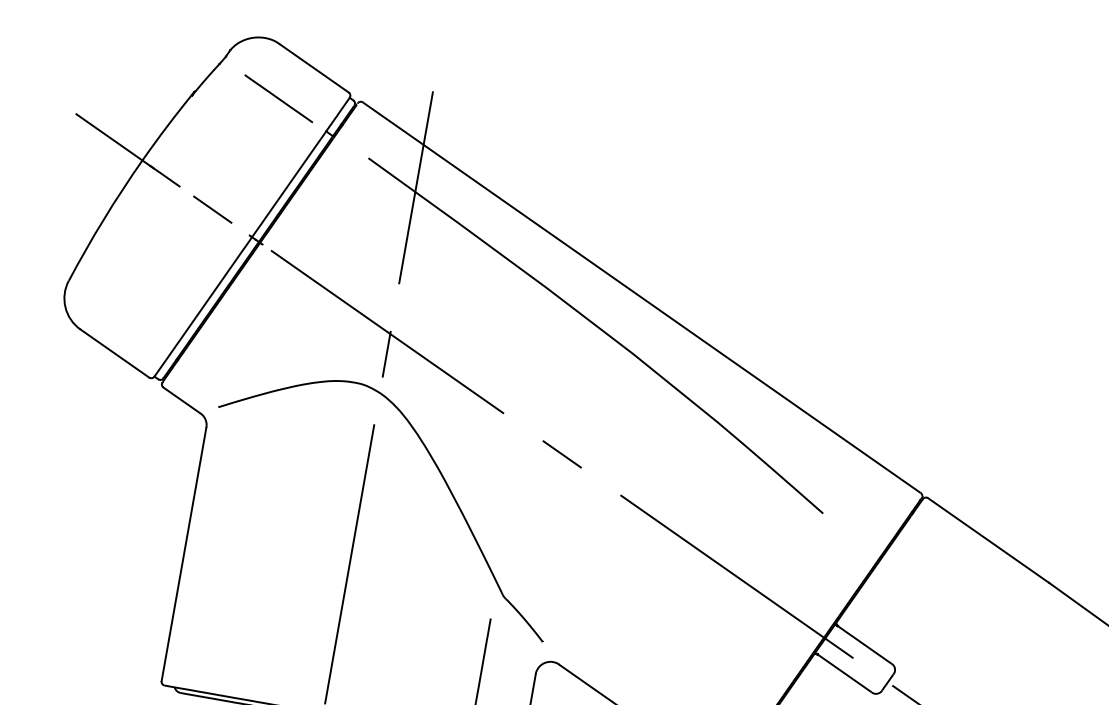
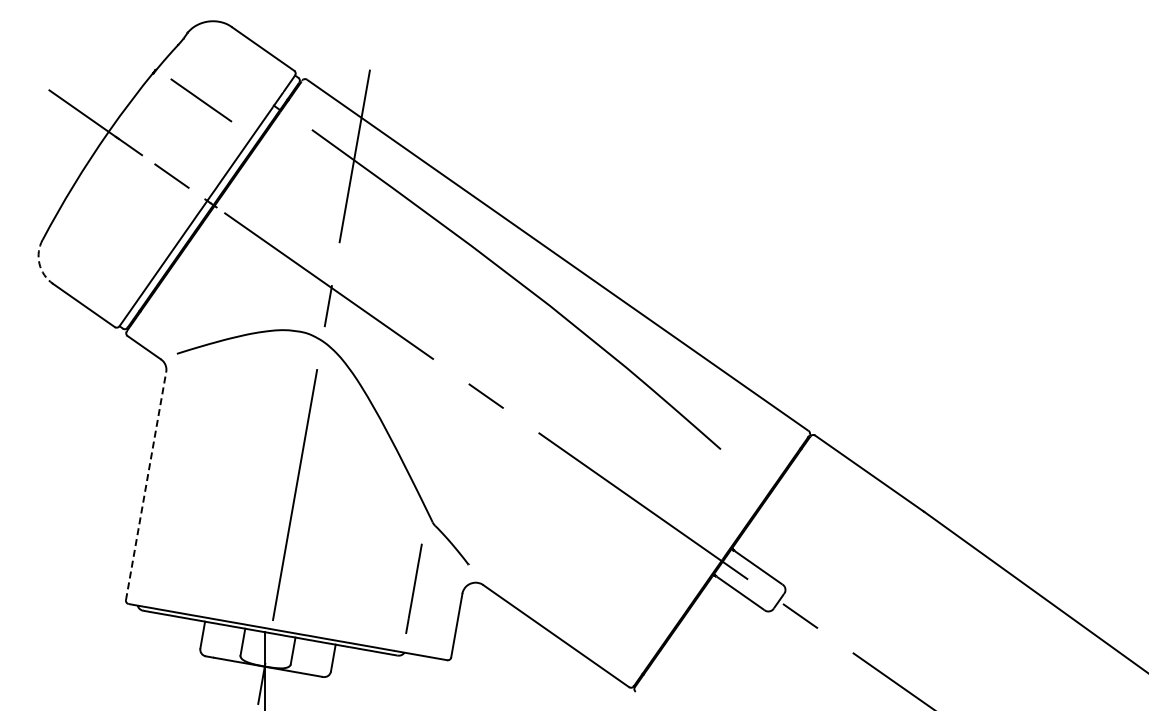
line: (278, 98) -> (201, 100), moved
arc: (65, 306) -> (39, 263), solid -> dashed
line: (184, 554) -> (146, 486), solid -> dashed

